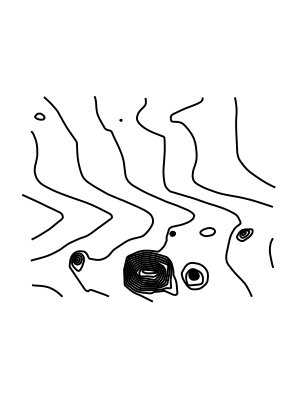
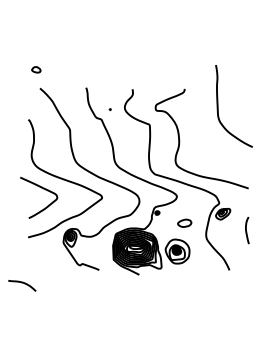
part: (39, 116) -> (36, 69), moved
curve: (237, 142) -> (218, 106), moved
part: (207, 231) -> (184, 222), moved
curve: (48, 288) -> (23, 283), moved

